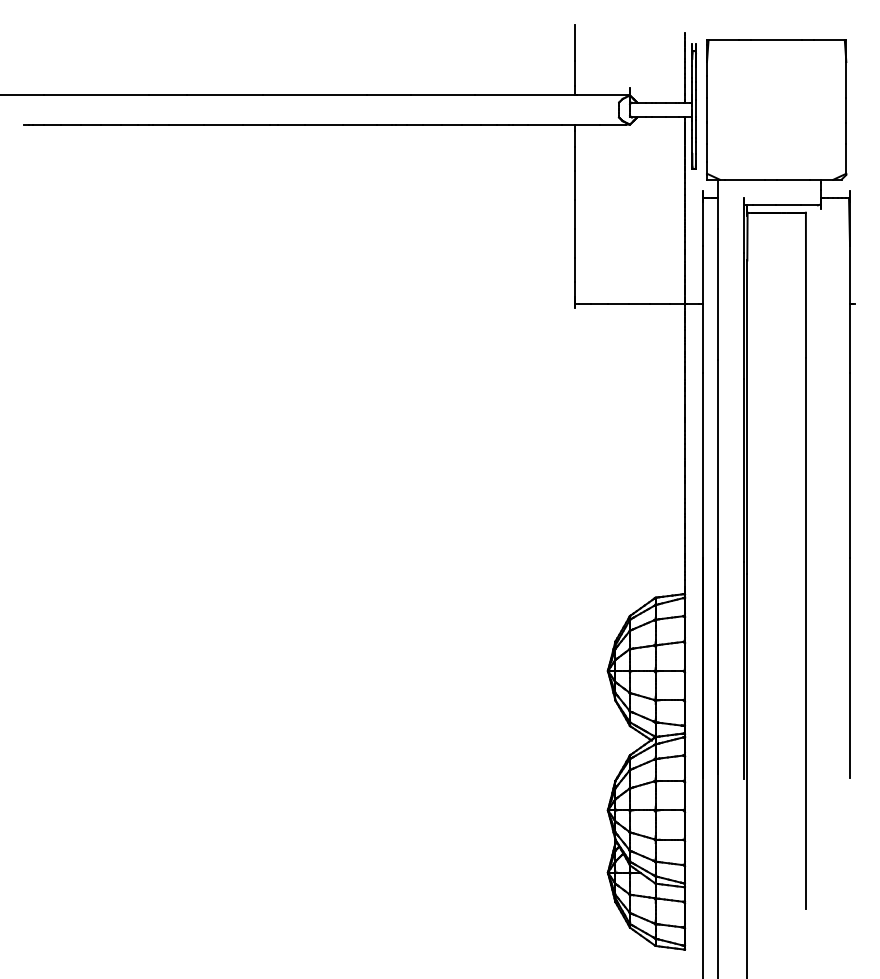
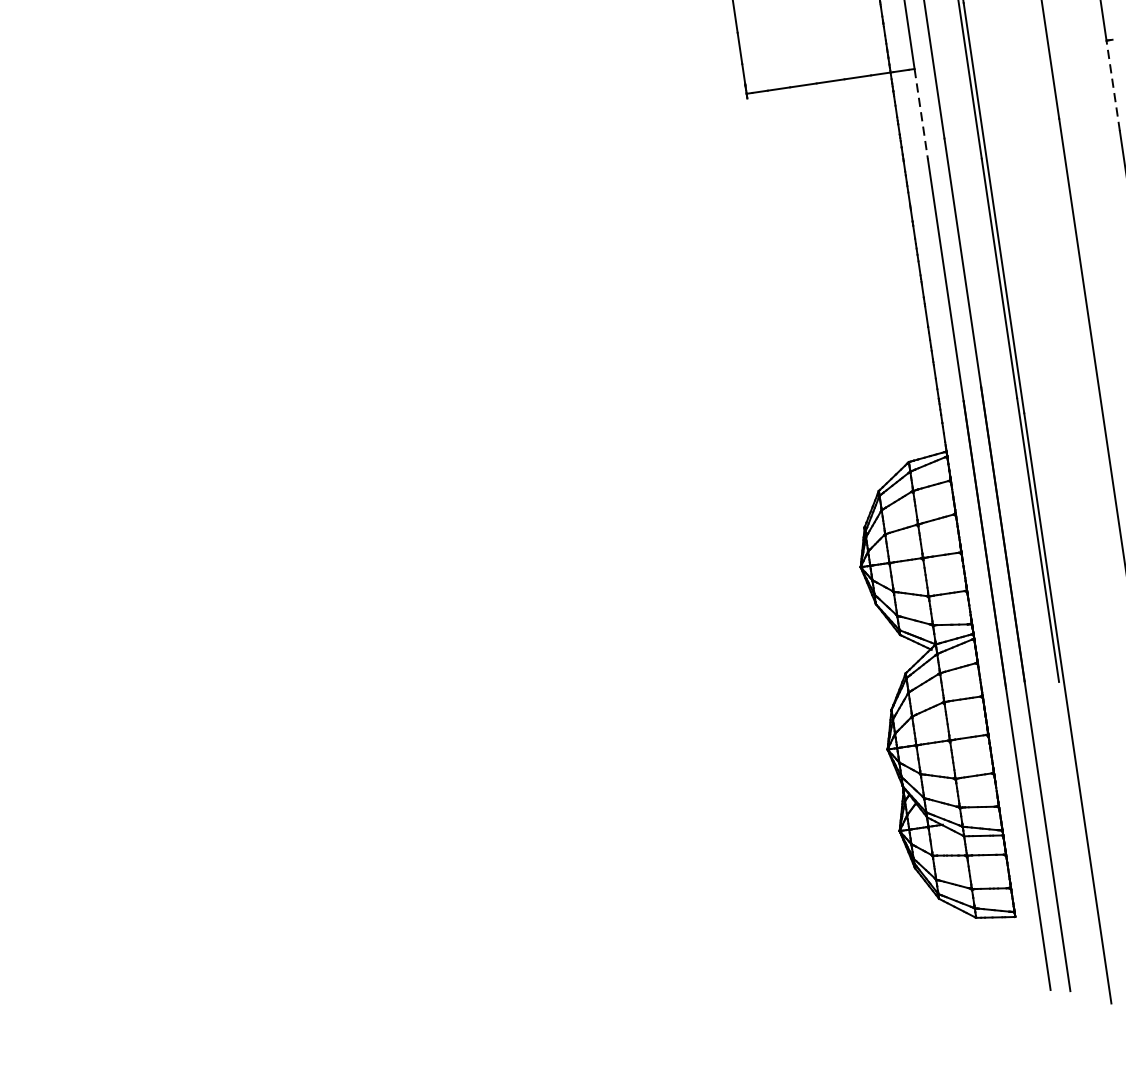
line: (703, 338) -> (921, 113), solid -> dashed
line: (850, 338) -> (1113, 85), solid -> dashed

